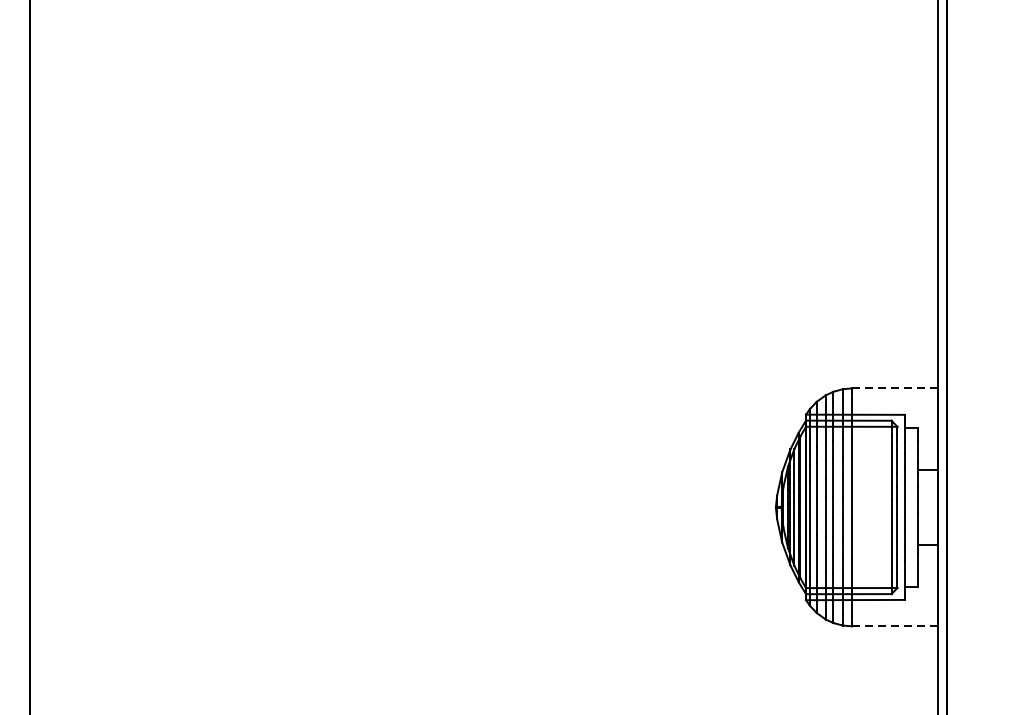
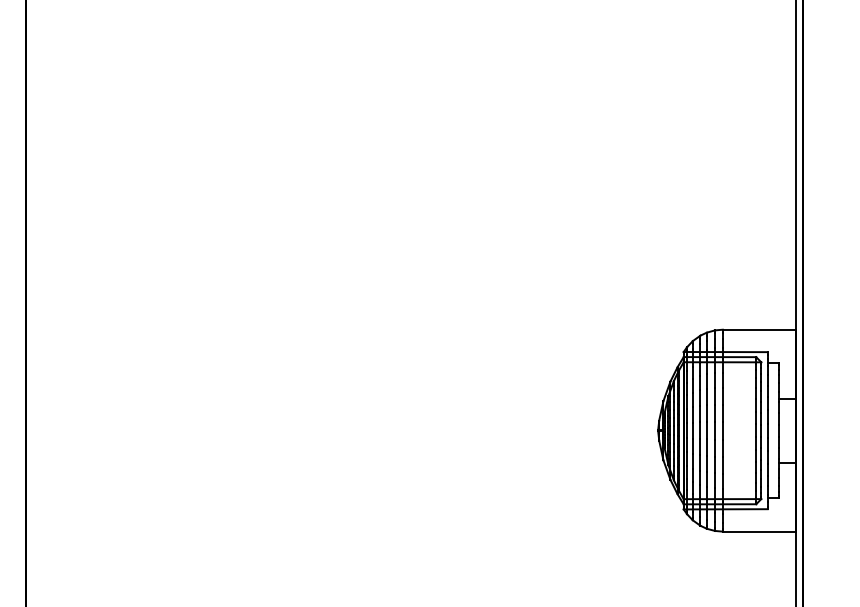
line: (895, 388) -> (759, 329), dashed -> solid
line: (895, 626) -> (759, 531), dashed -> solid

